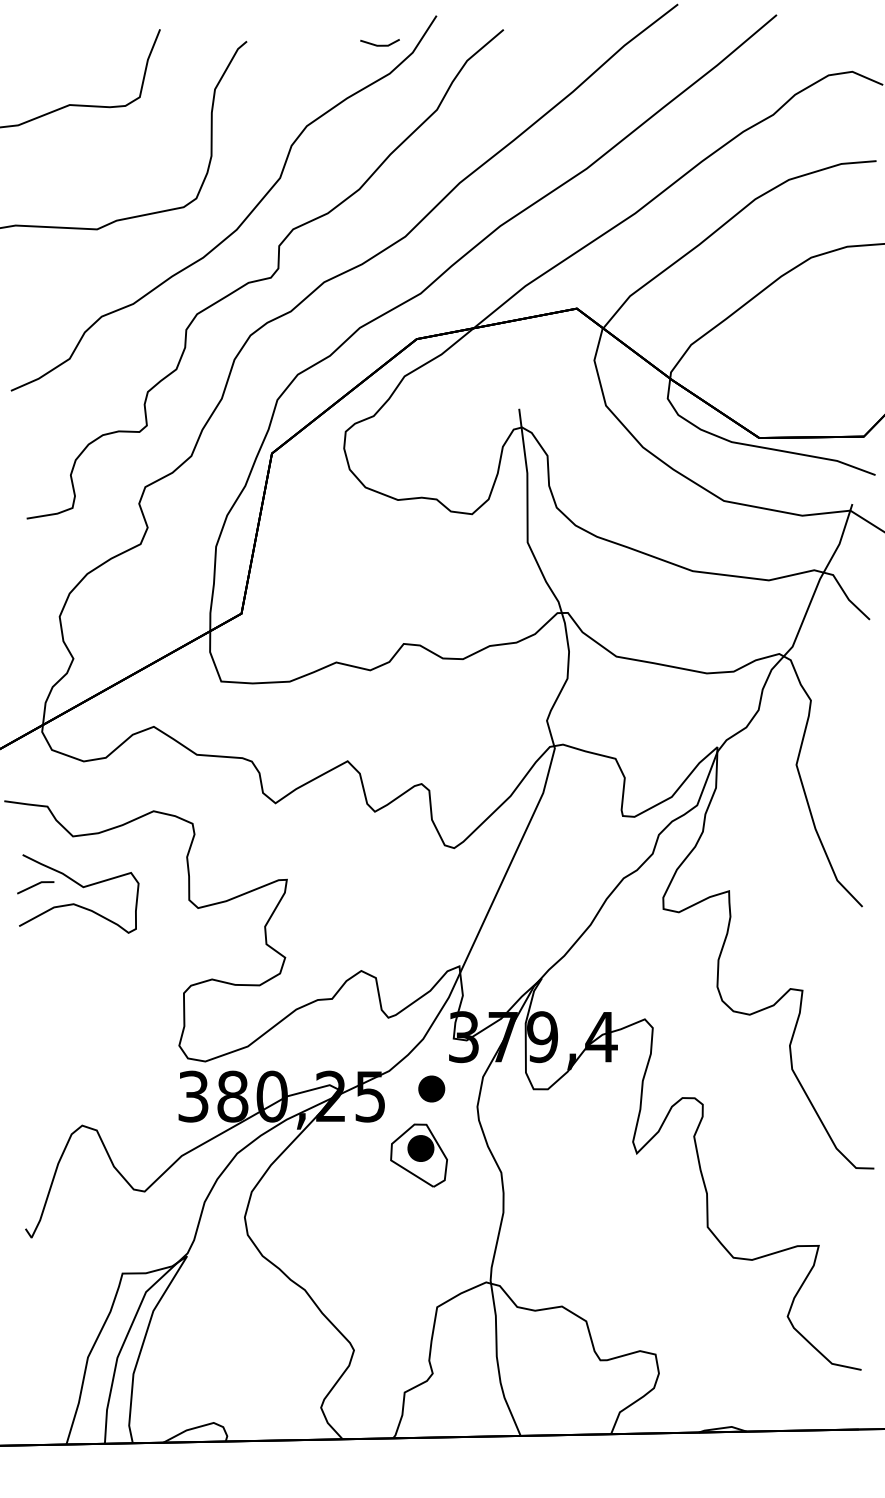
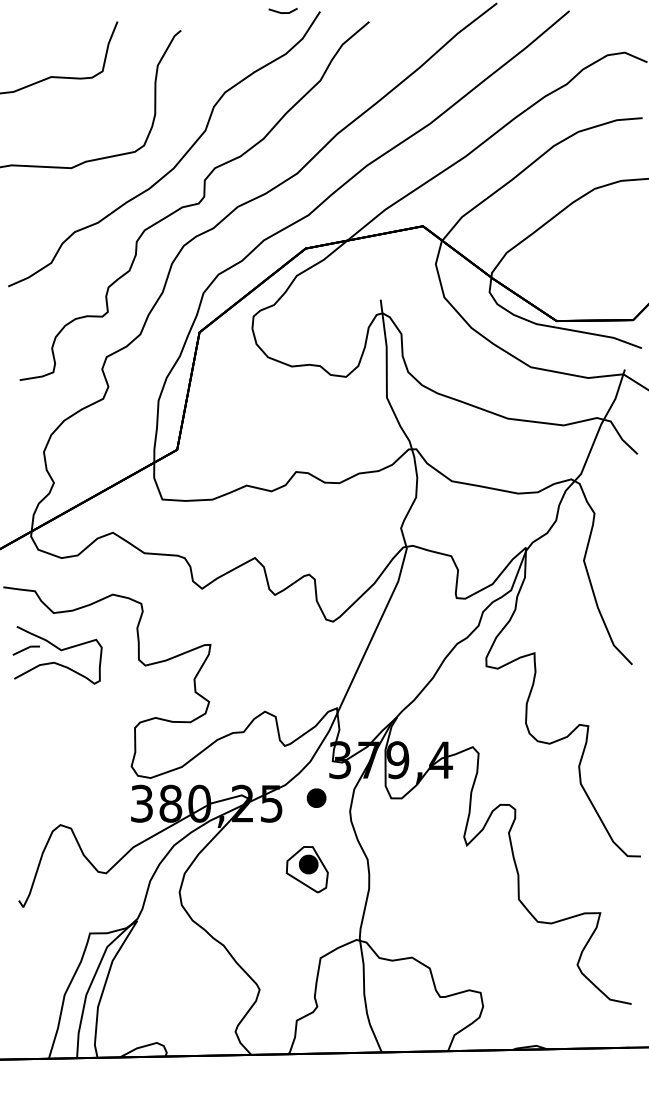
line: (379, 44) -> (282, 12), moved
part: (418, 1155) -> (306, 869), moved

